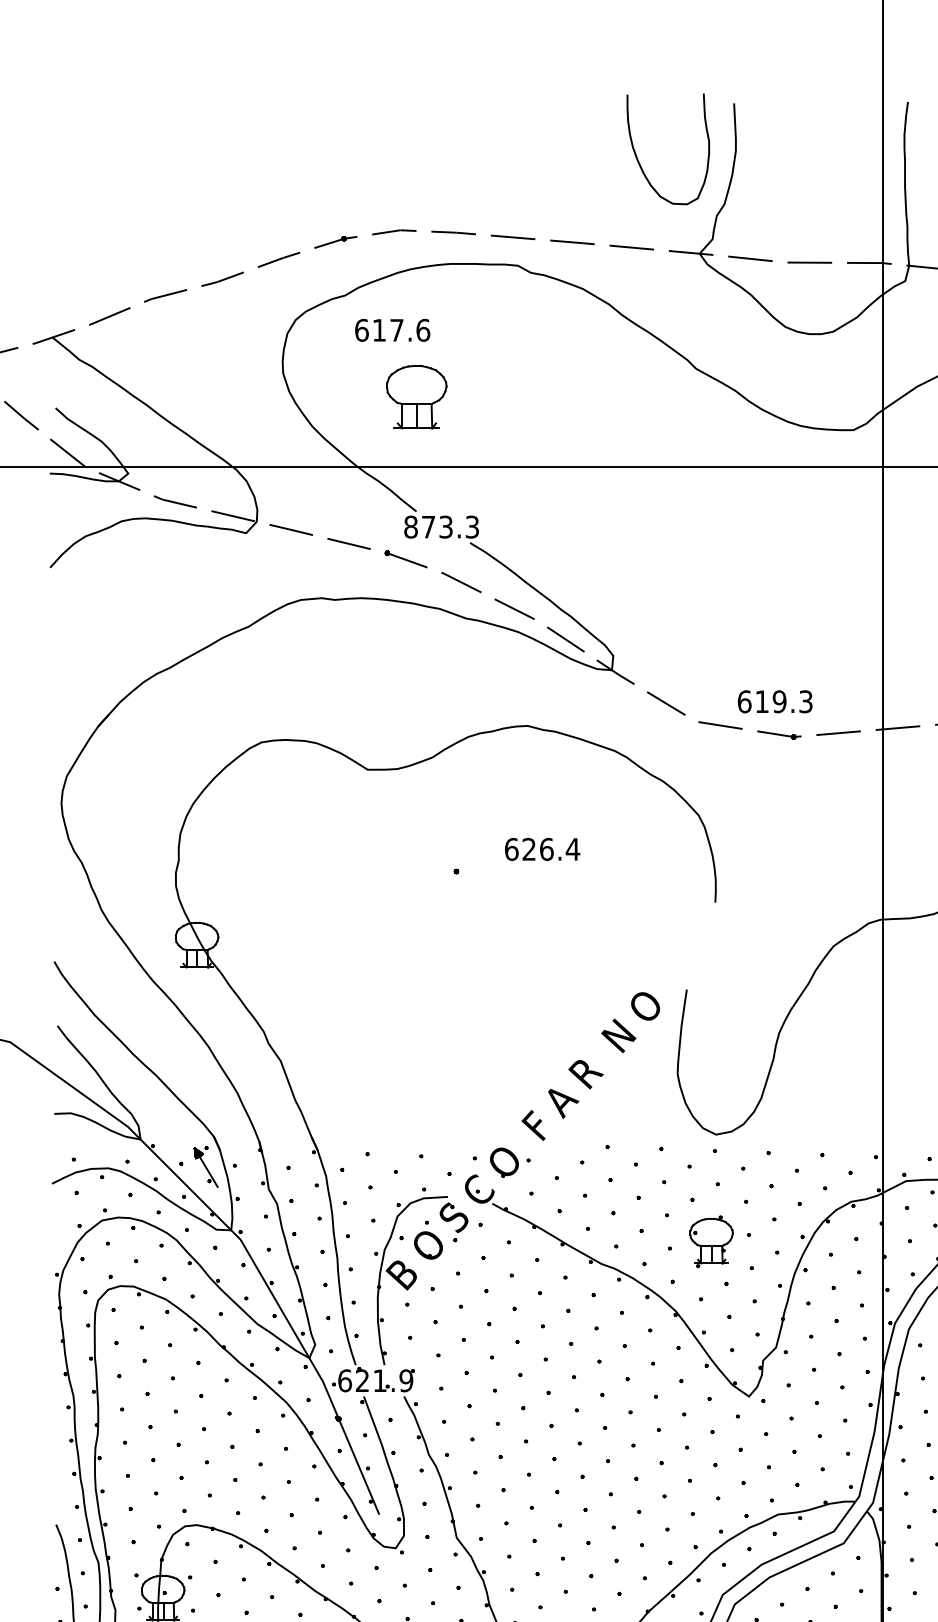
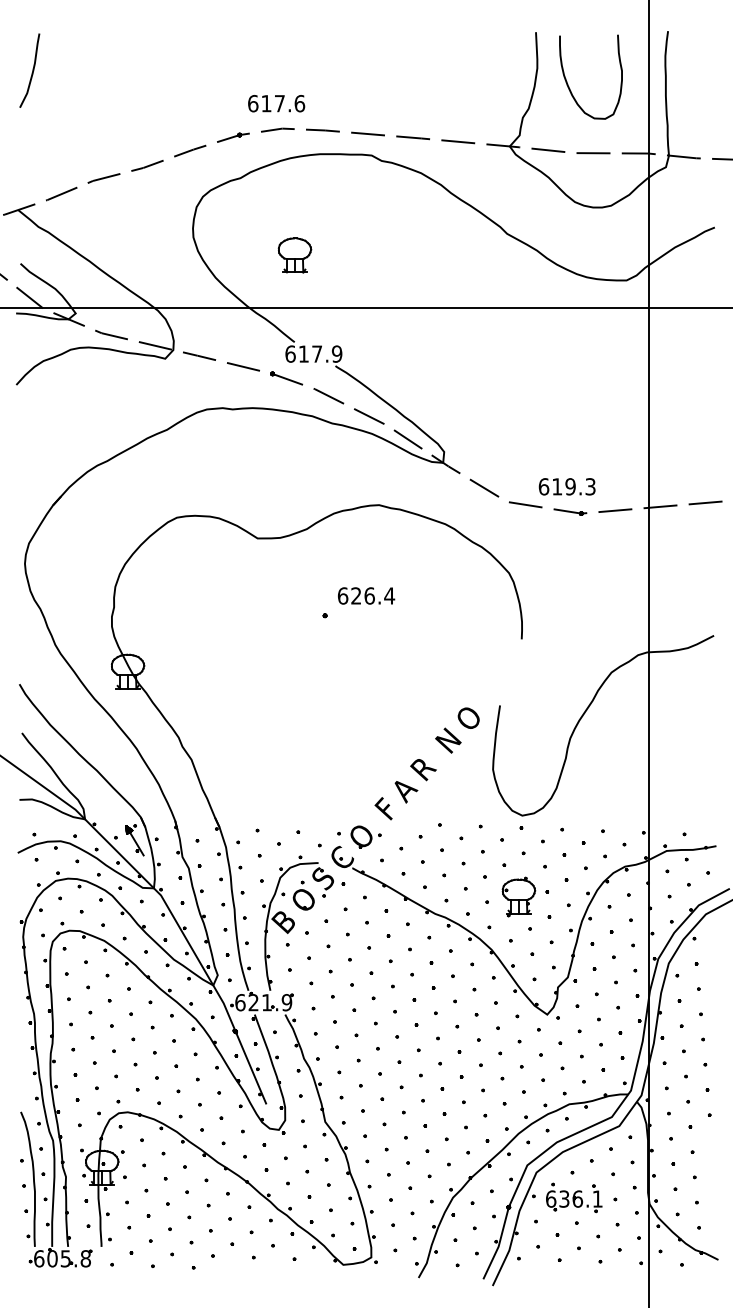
curve: (71, 153) -> (32, 70), added
curve: (640, 161) -> (569, 86), moved
text: (392, 330) -> (276, 103), moved
part: (416, 397) -> (294, 255), size x0.71
text: (441, 526) -> (313, 353), 873.3 -> 617.9
text: (542, 848) -> (366, 595), moved

